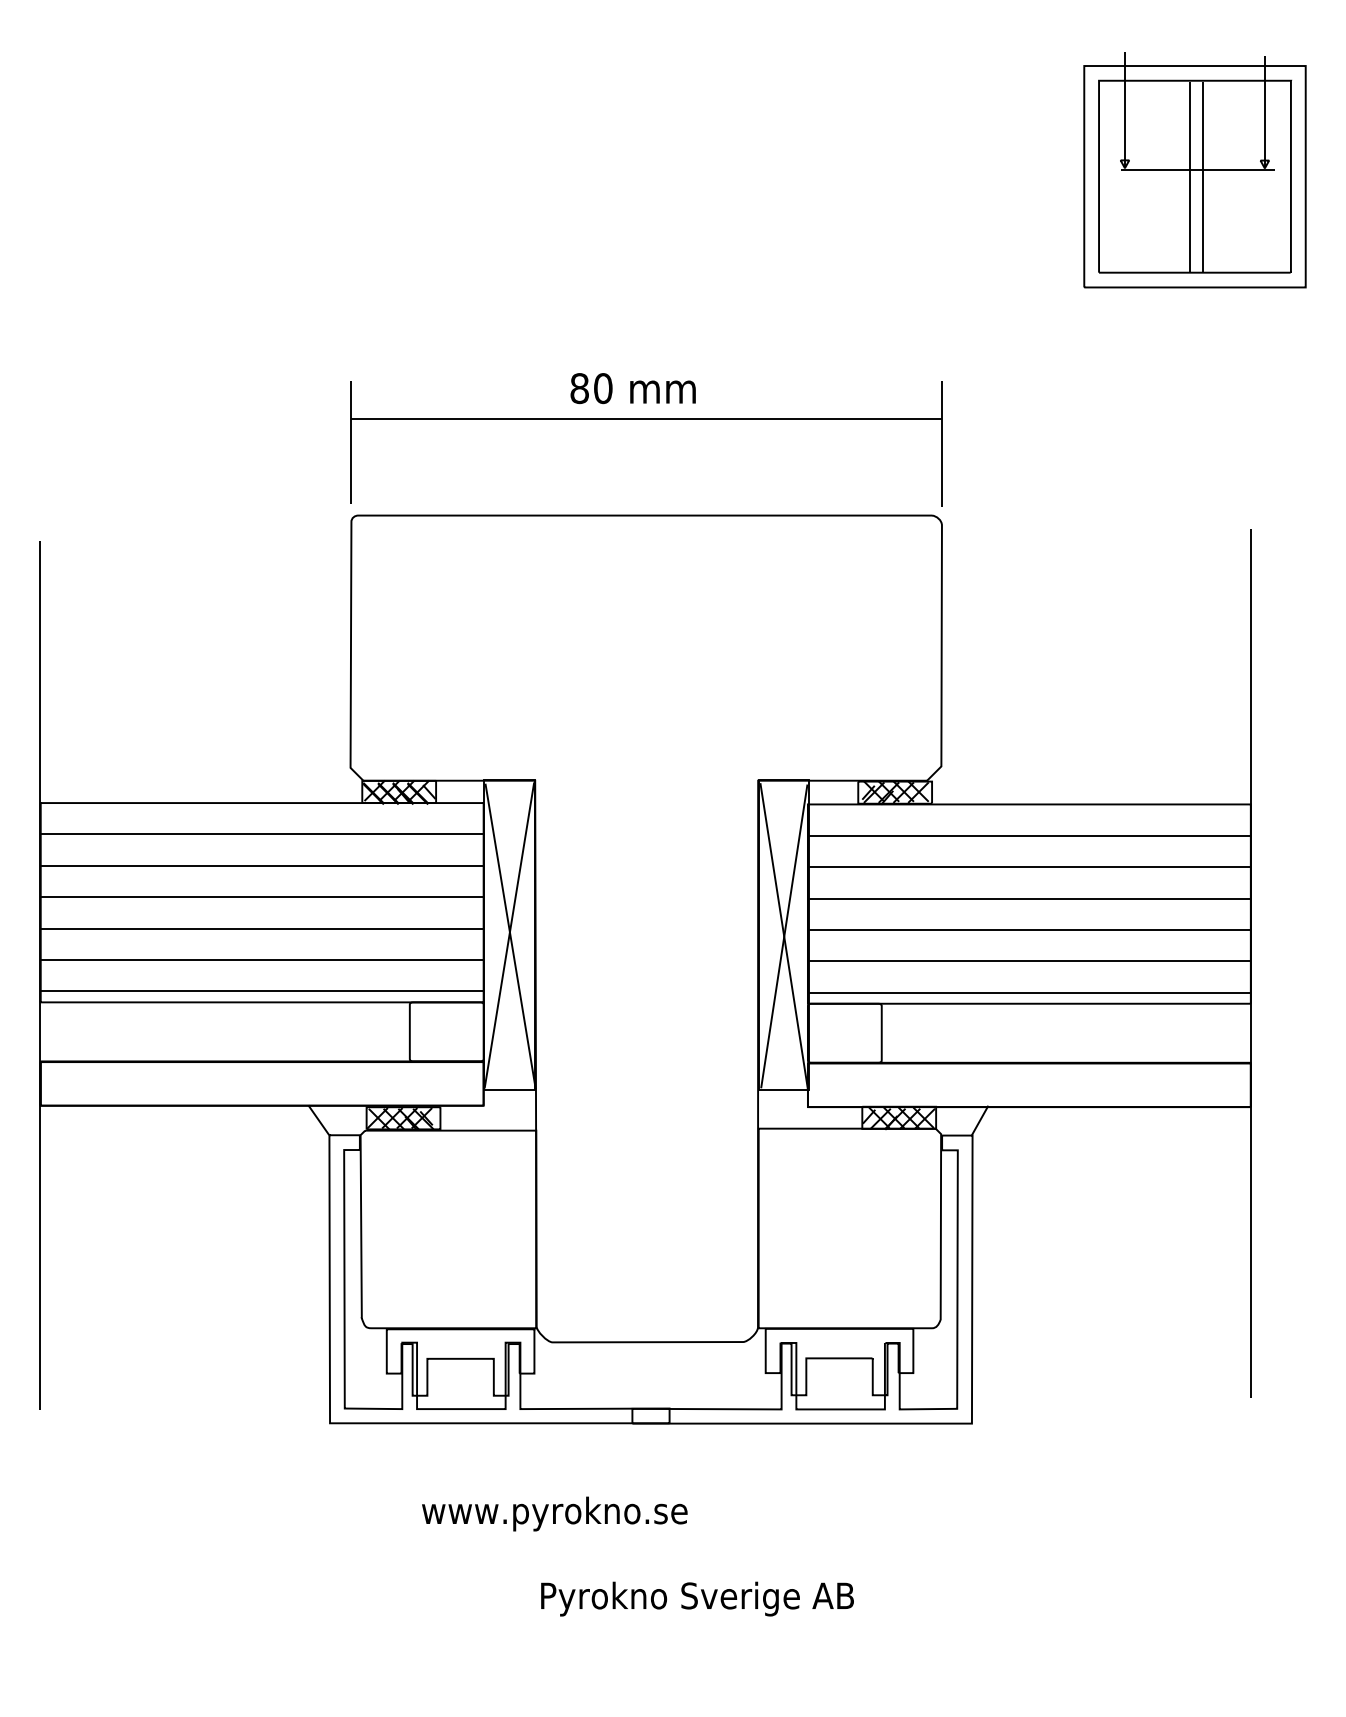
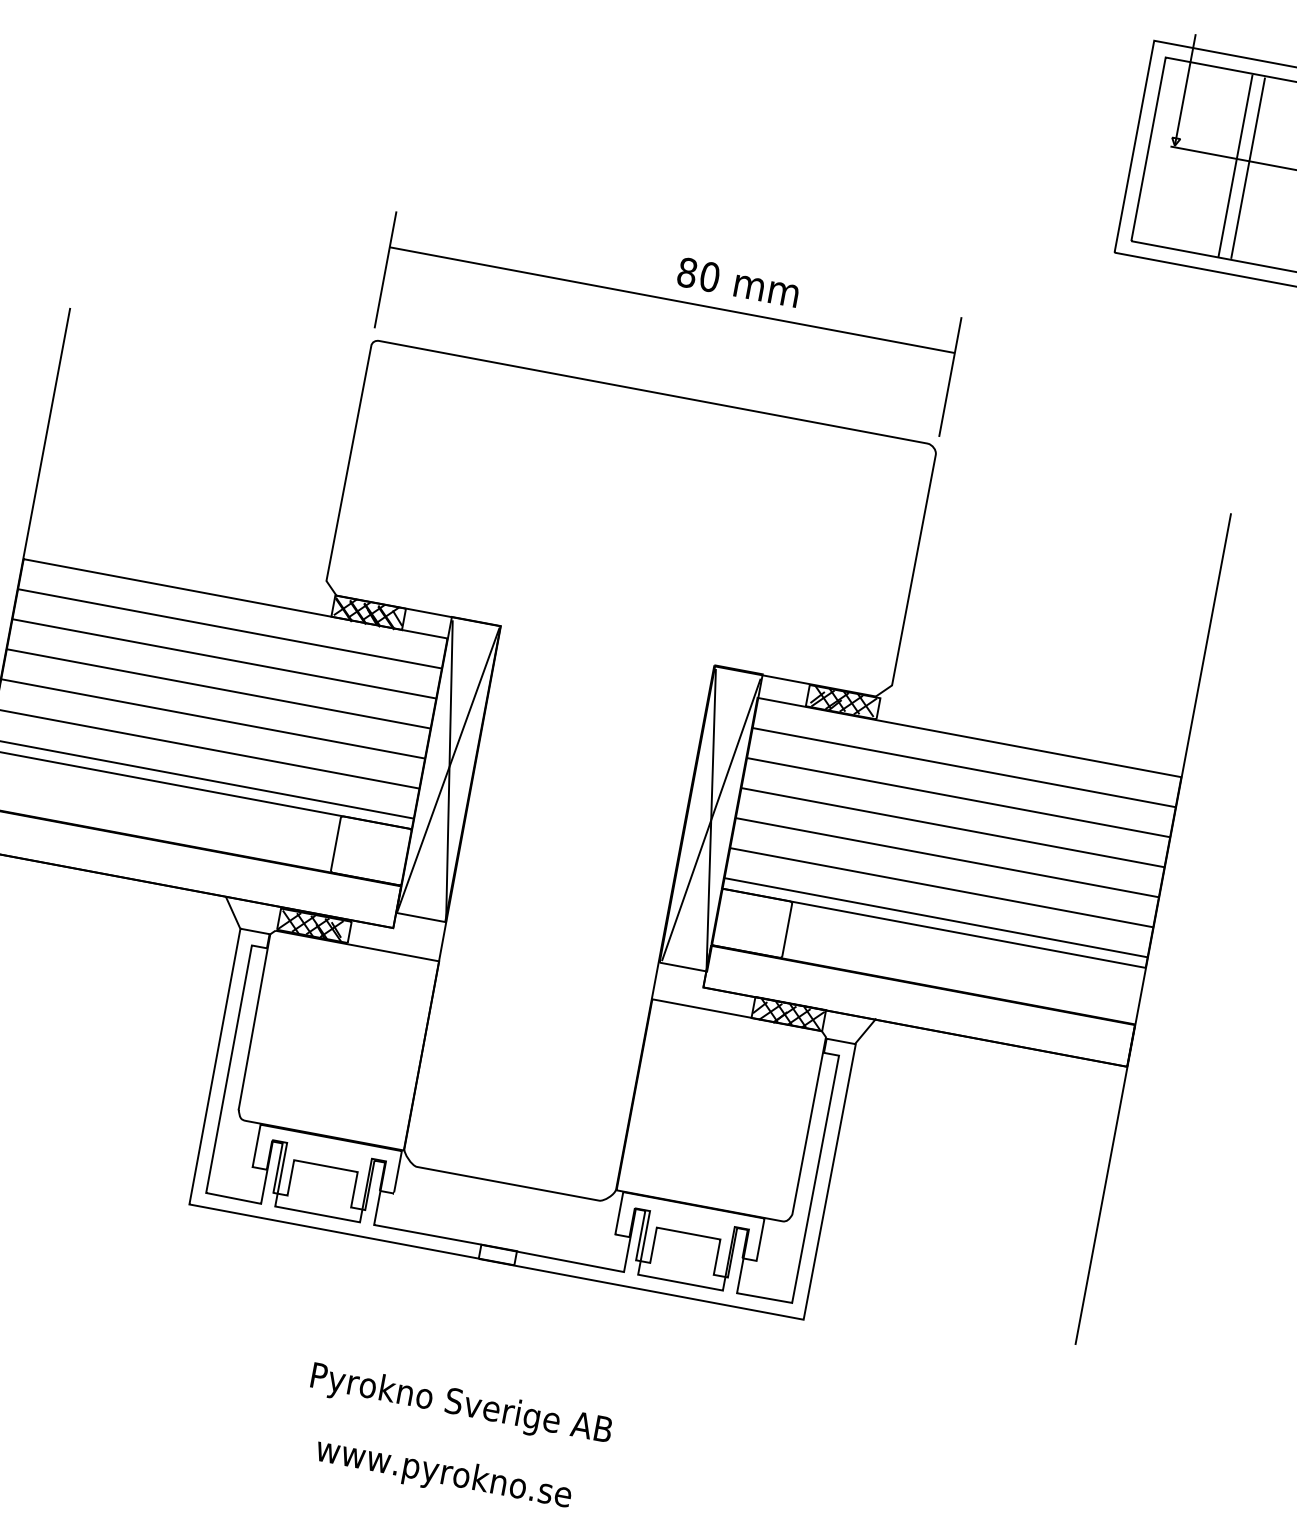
text: (632, 388) -> (737, 282), moved
text: (554, 1513) -> (443, 1474), moved
text: (697, 1598) -> (461, 1405), moved

